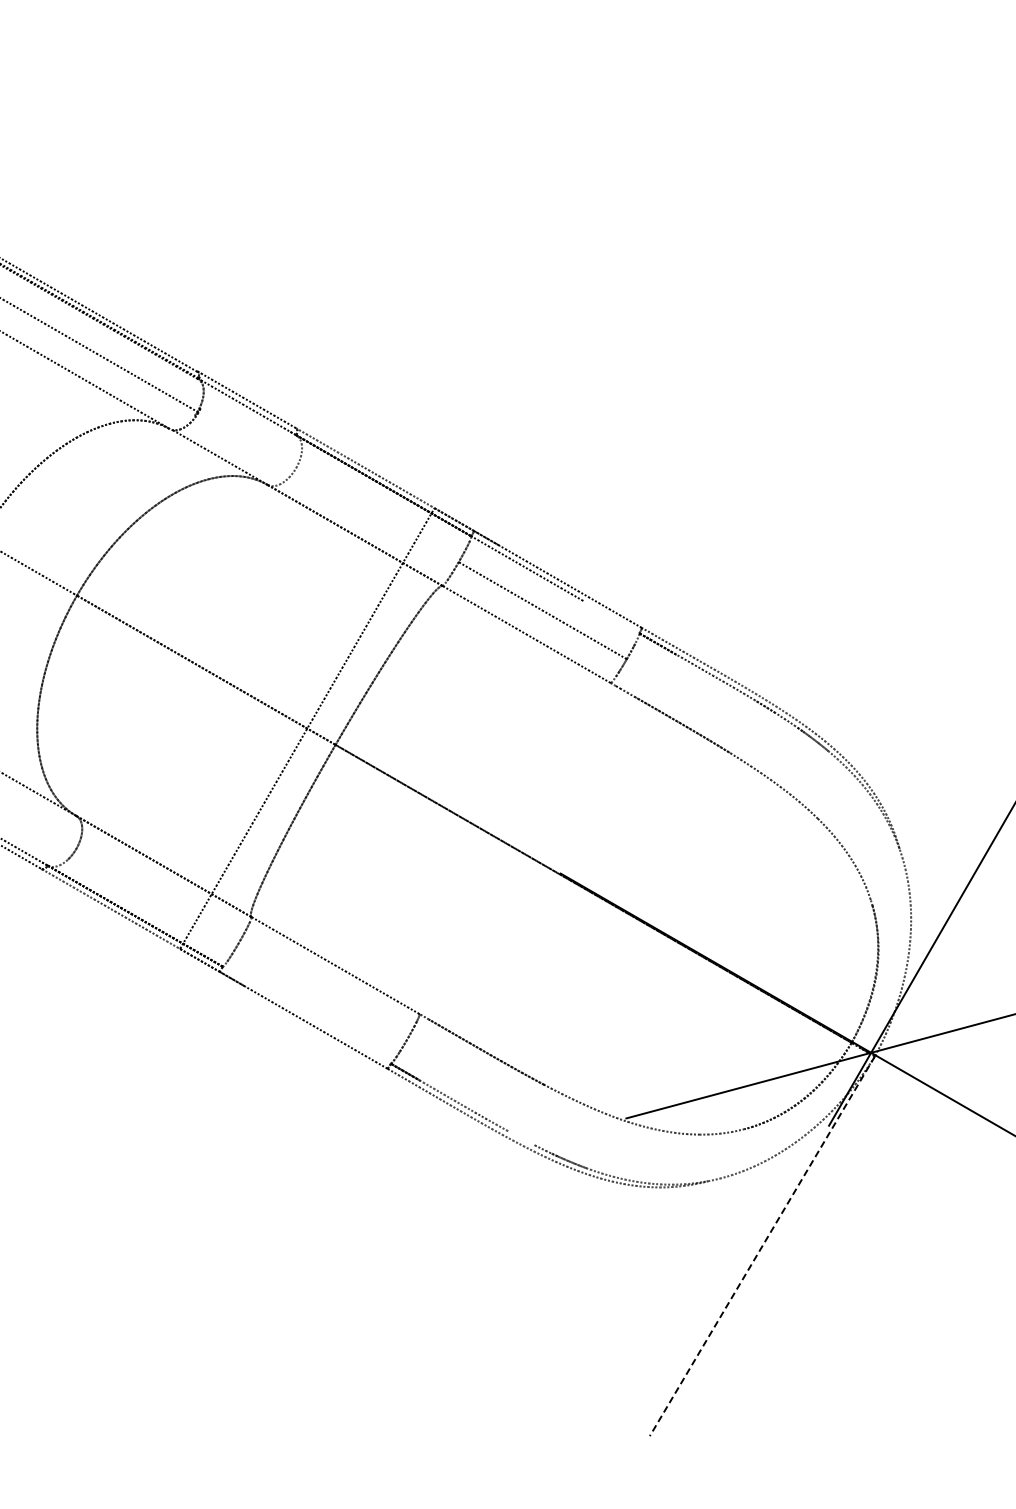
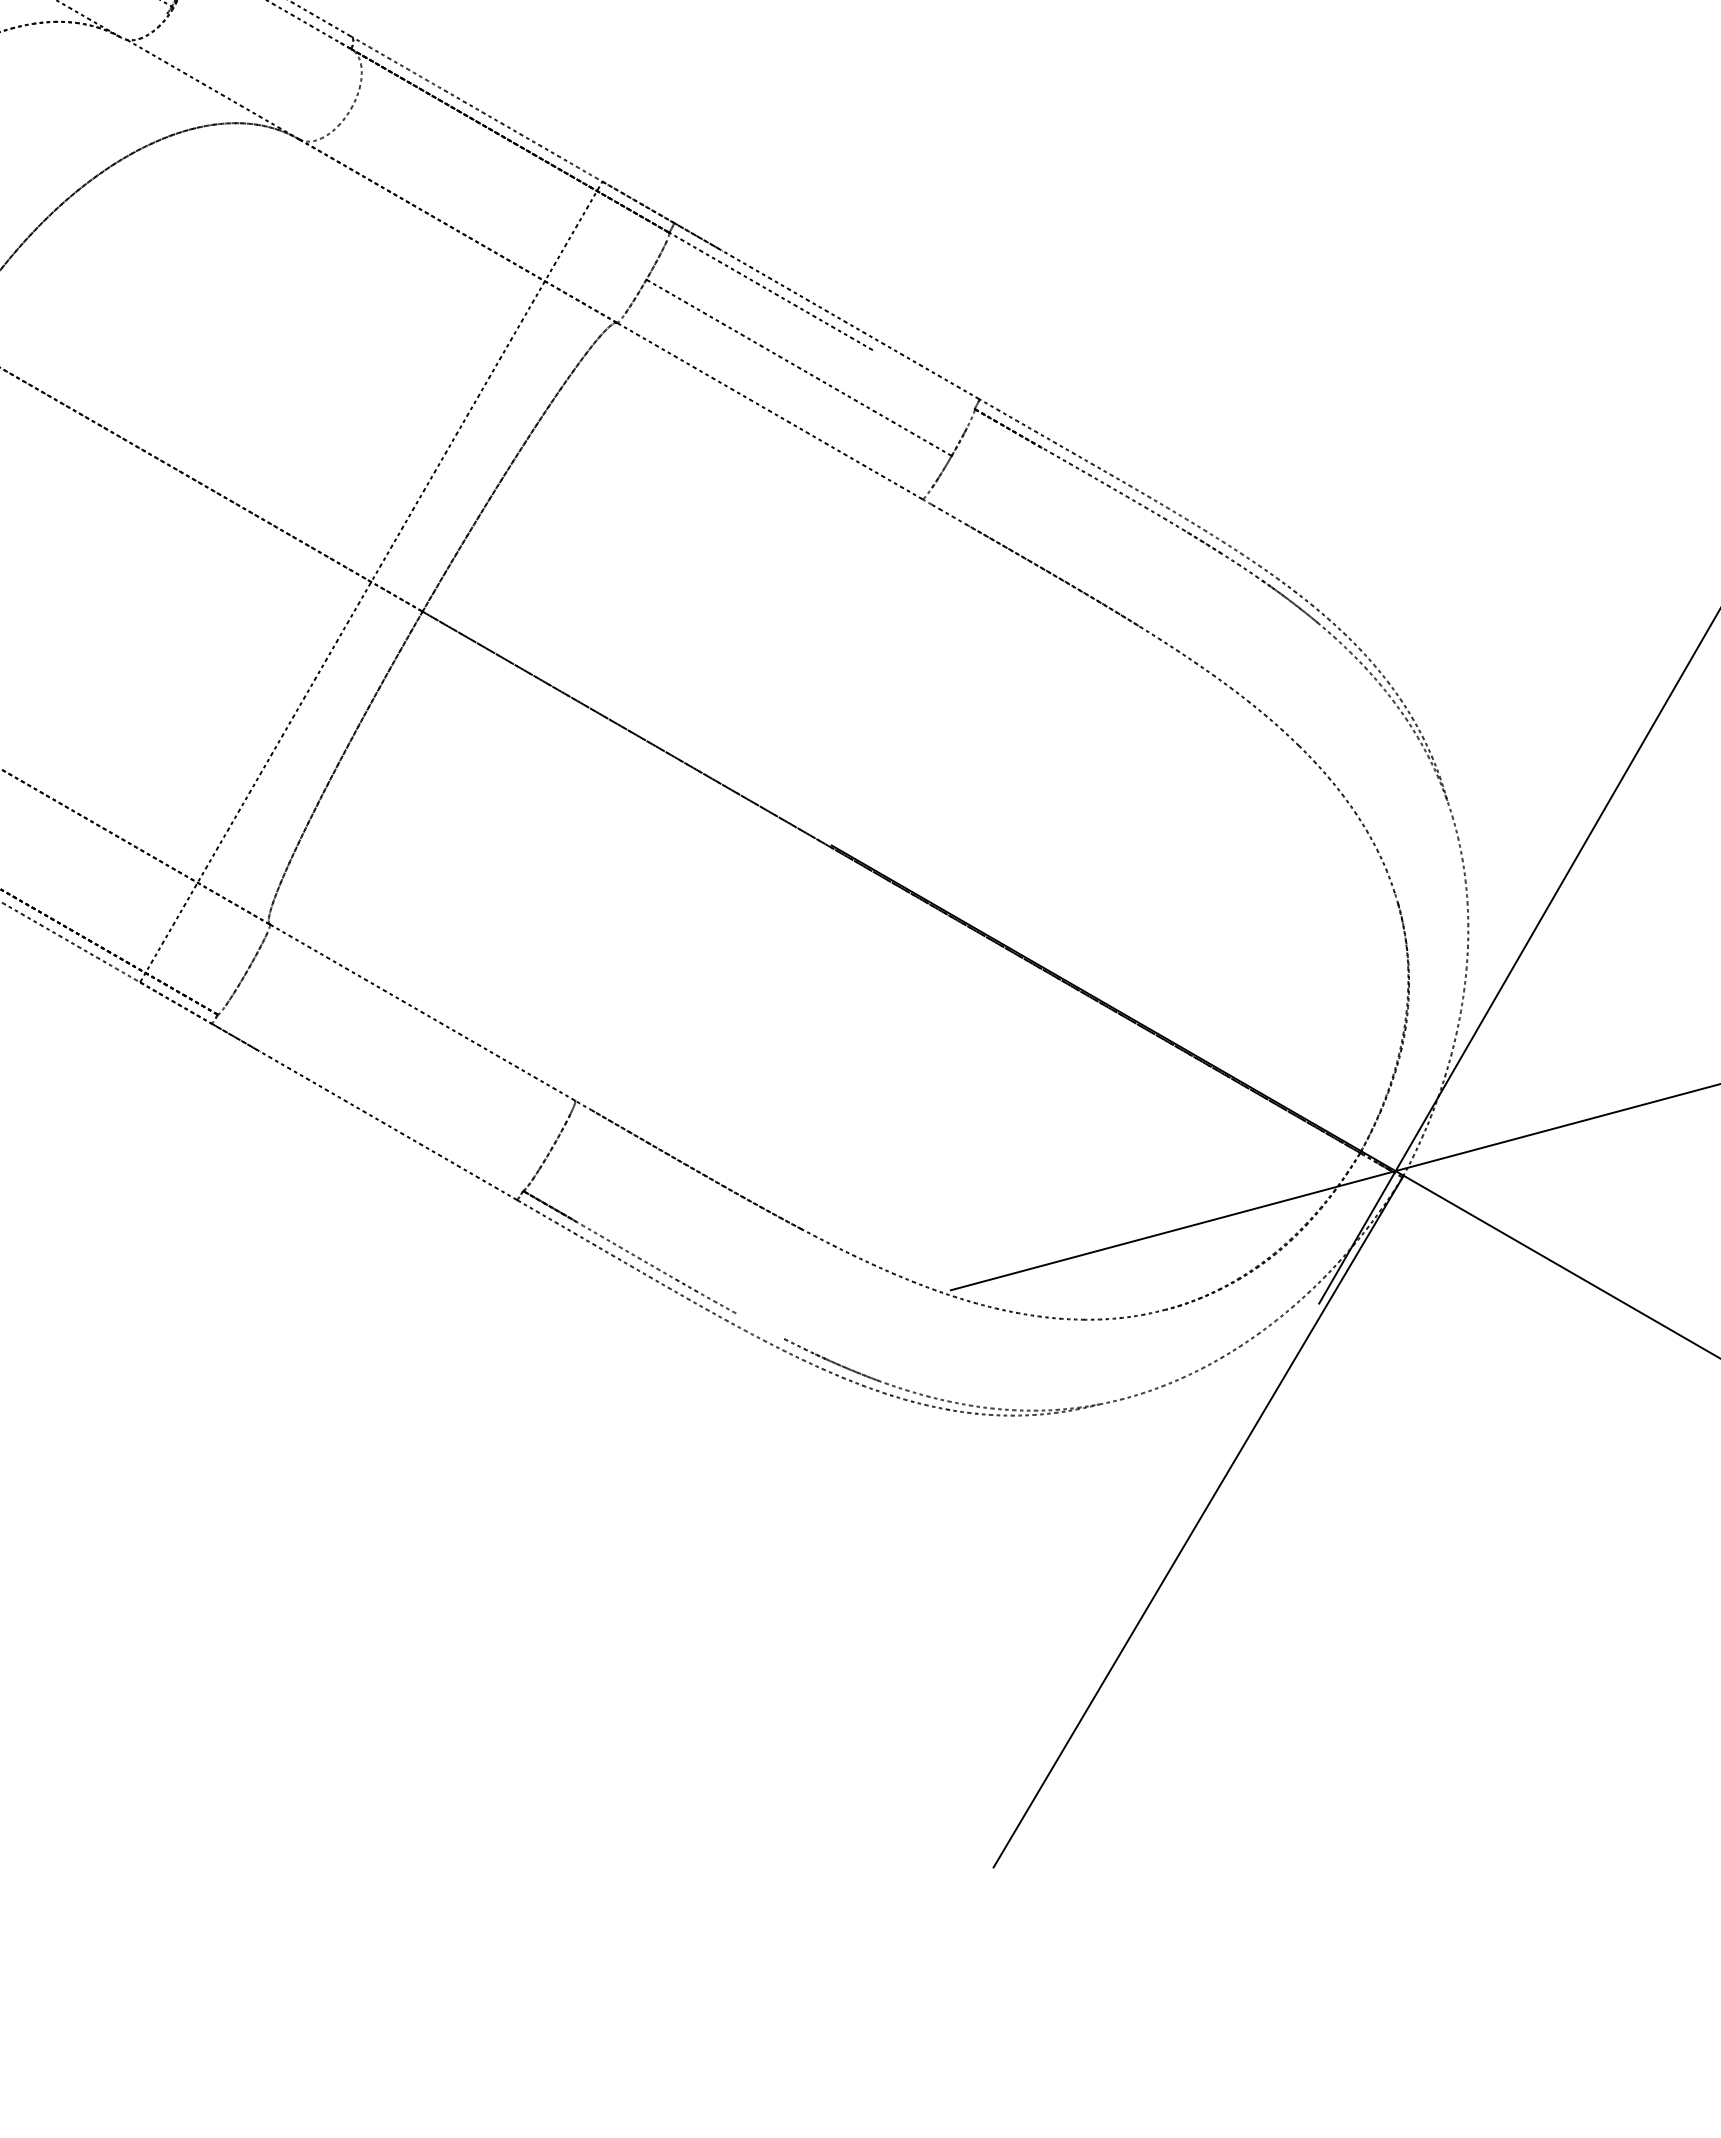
line: (762, 1246) -> (1198, 1522), dashed -> solid

